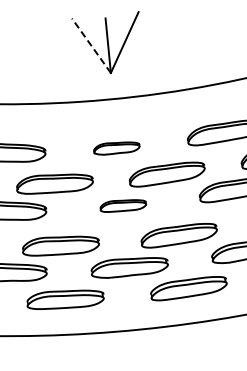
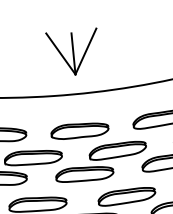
line: (91, 45) -> (60, 53), dashed -> solid
part: (116, 148) -> (79, 131), size x1.67
part: (123, 205) -> (84, 174), size x1.67

